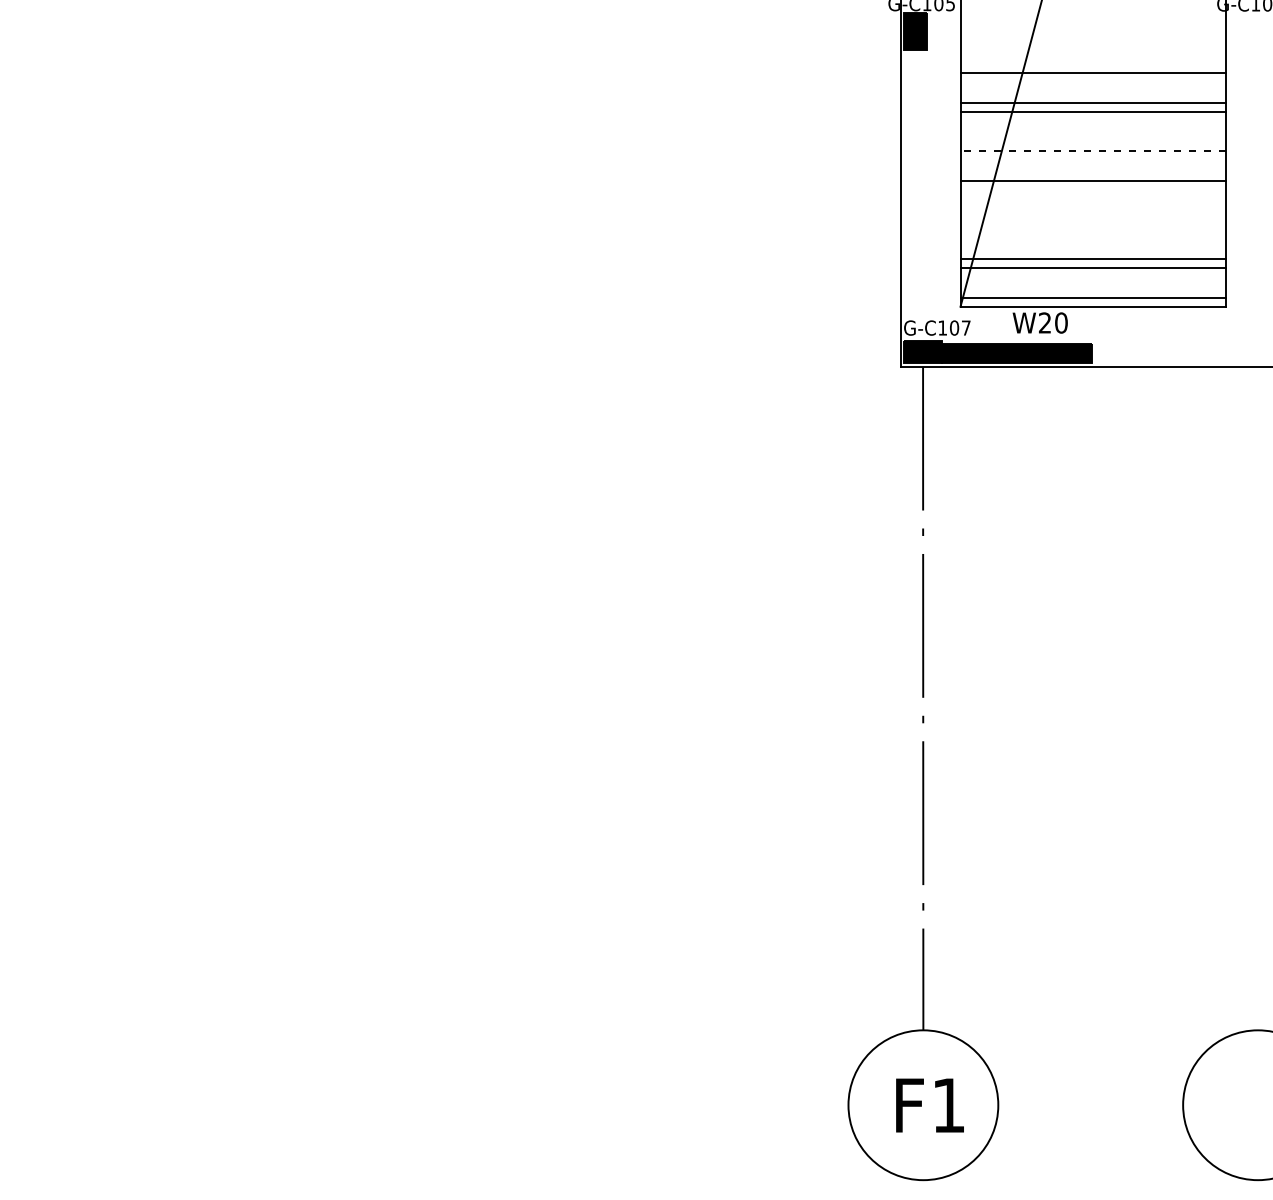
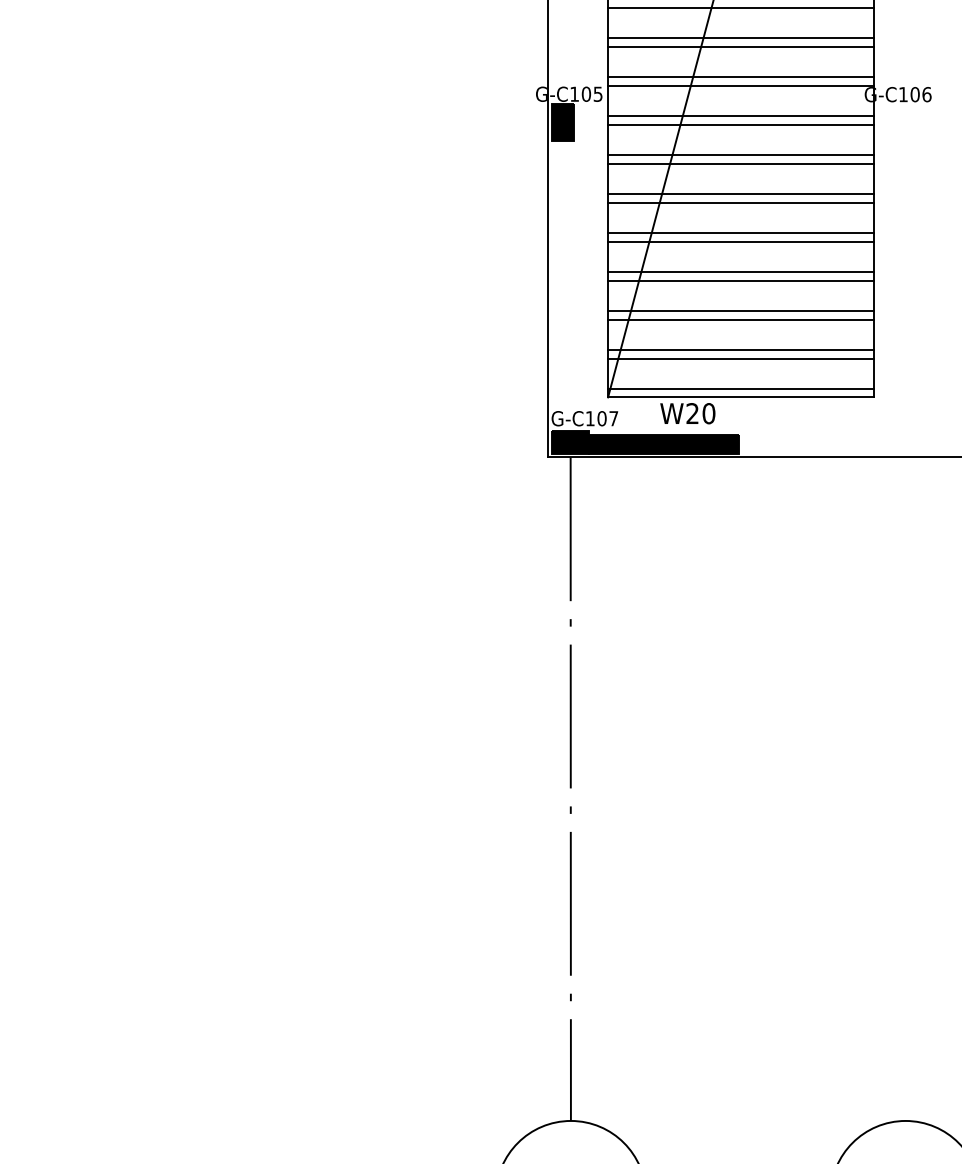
line: (1093, 25) -> (741, 116), added
line: (1093, 34) -> (741, 125), added
line: (1093, 64) -> (741, 155), added
line: (1093, 142) -> (741, 233), added
line: (1093, 151) -> (741, 242), dashed -> solid
line: (1093, 190) -> (741, 281), added
line: (1093, 220) -> (741, 311), added
line: (1093, 229) -> (741, 320), added

